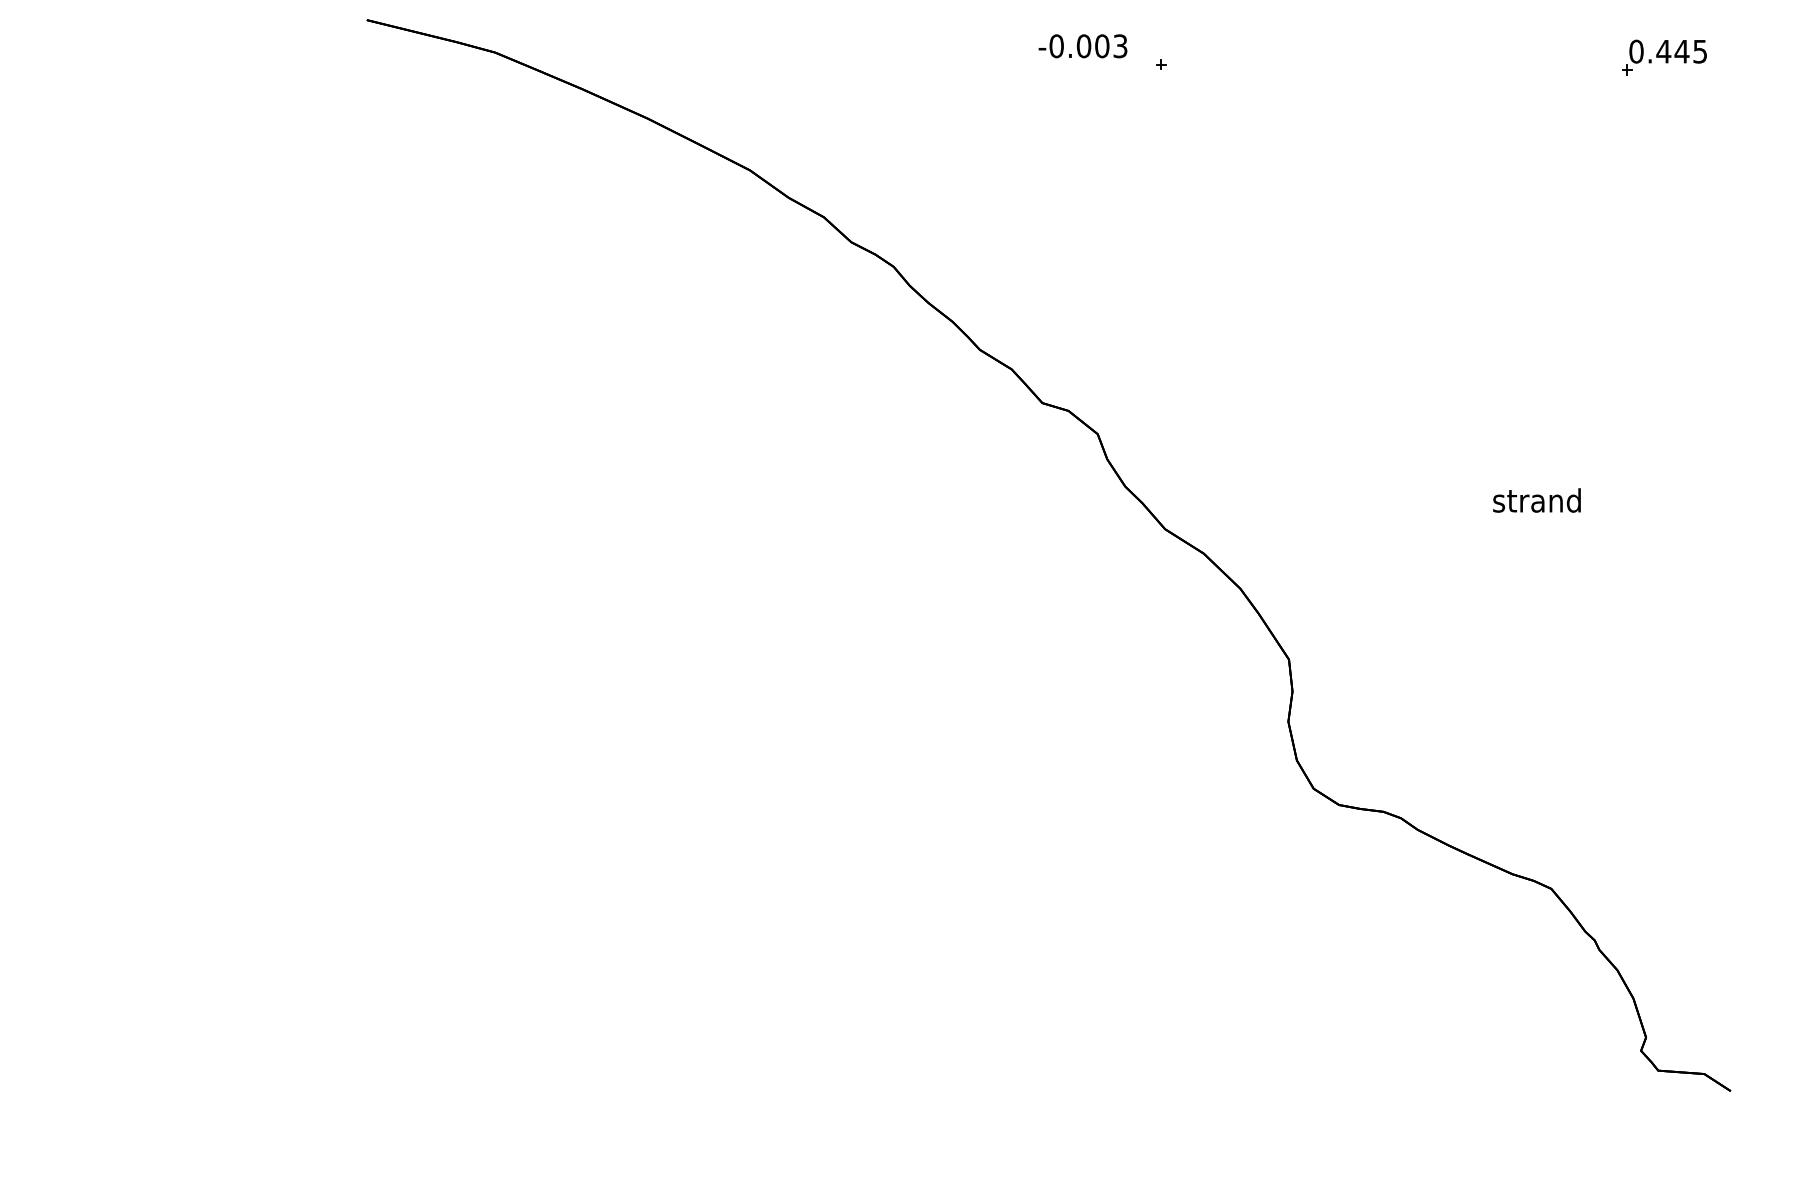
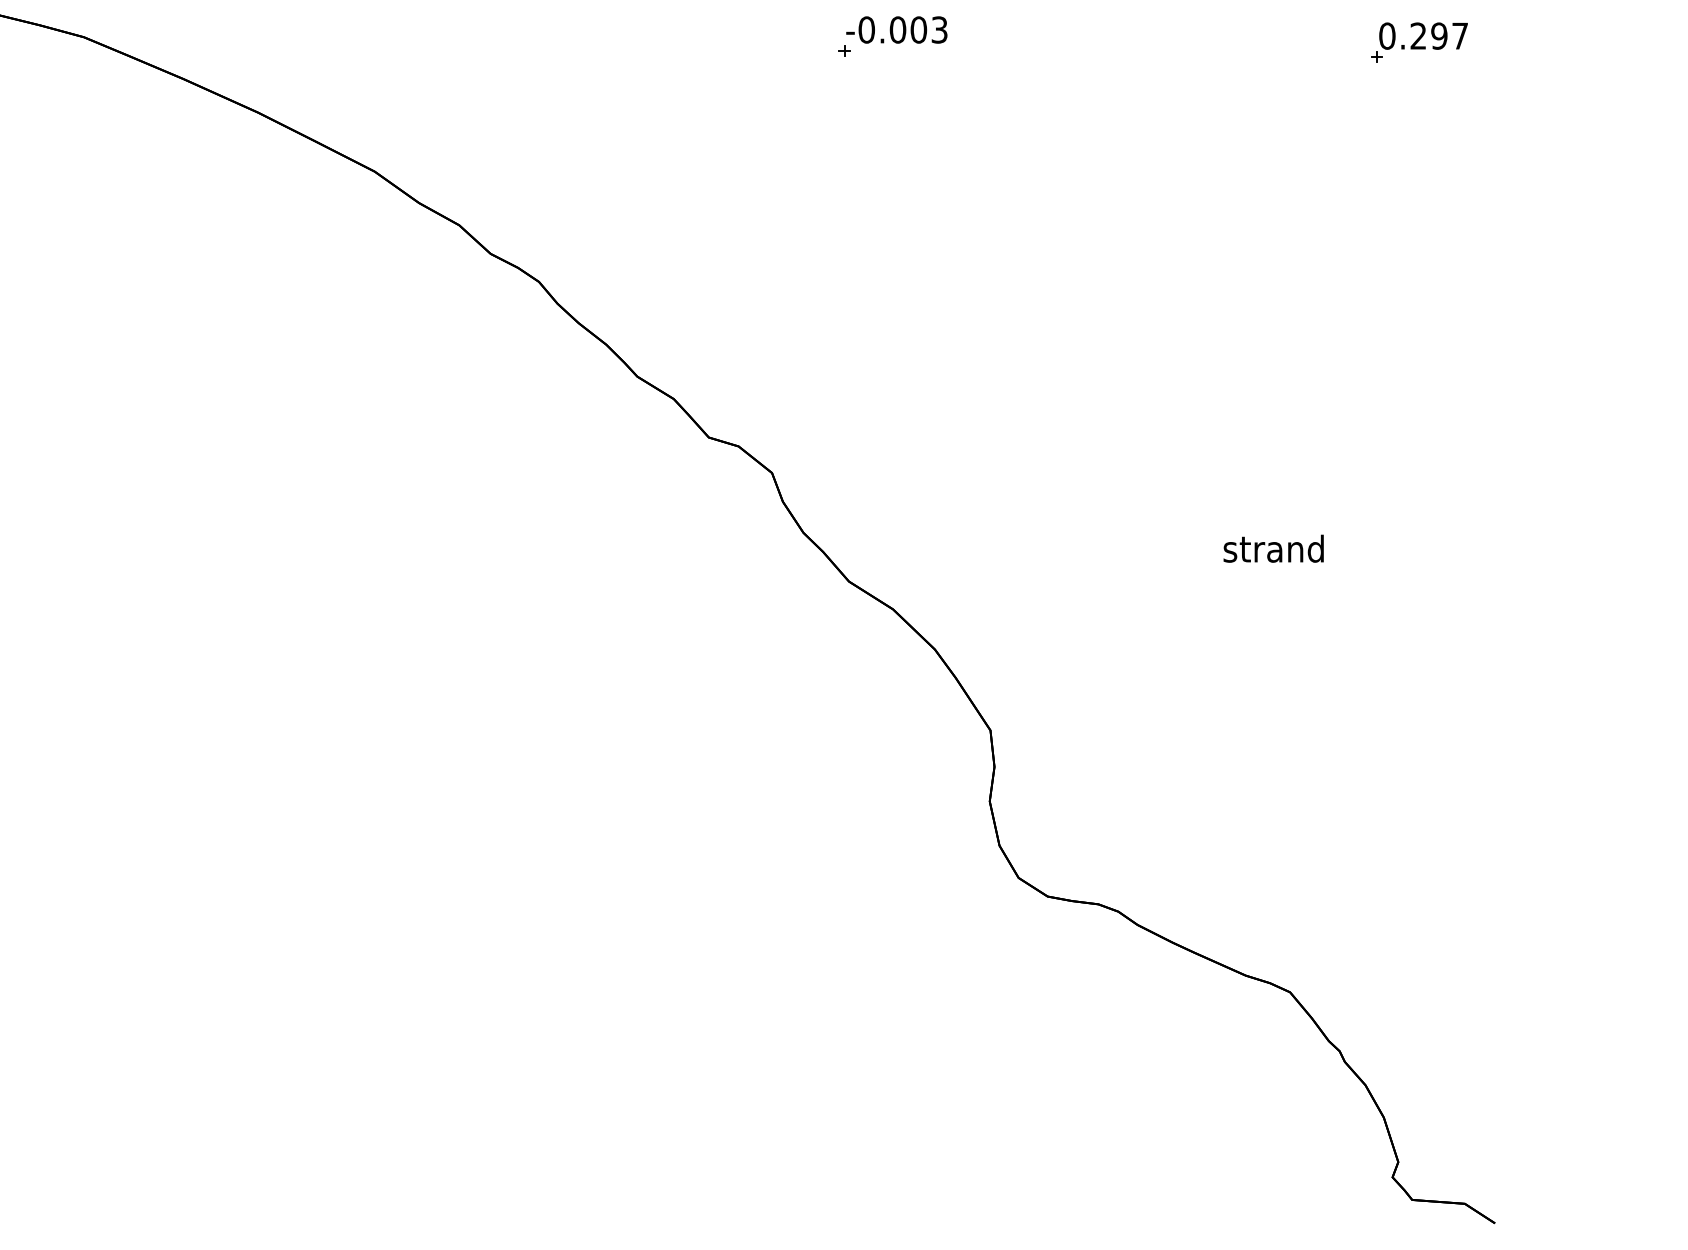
text: (1082, 46) -> (896, 30), moved
text: (1681, 51) -> (1438, 35), 0.445 -> 0.297

